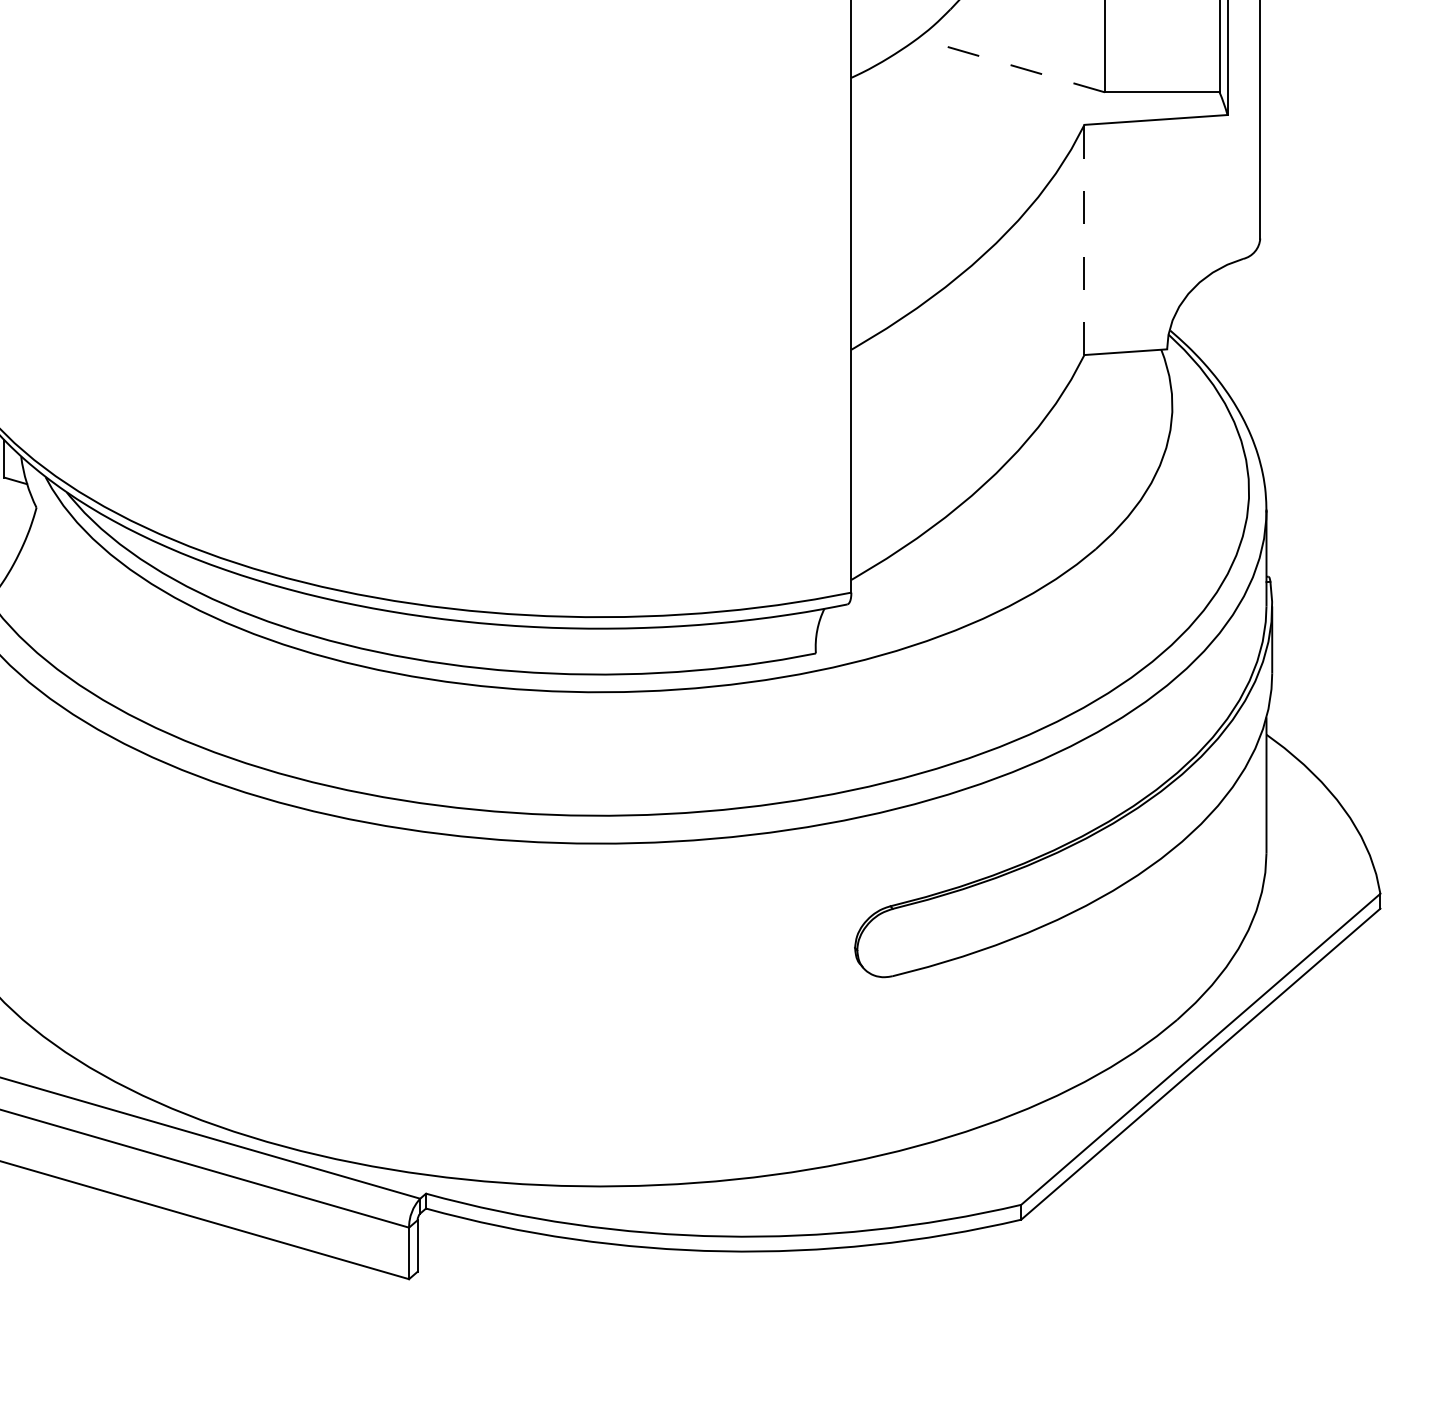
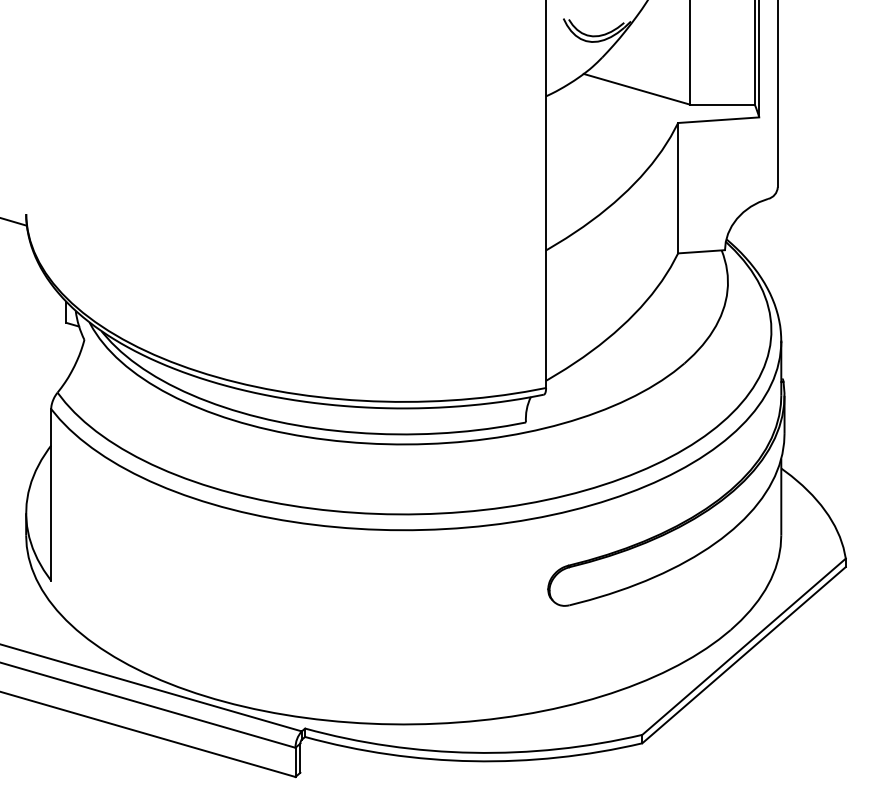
line: (1010, 65) -> (636, 89), dashed -> solid
line: (1085, 238) -> (678, 187), dashed -> solid

